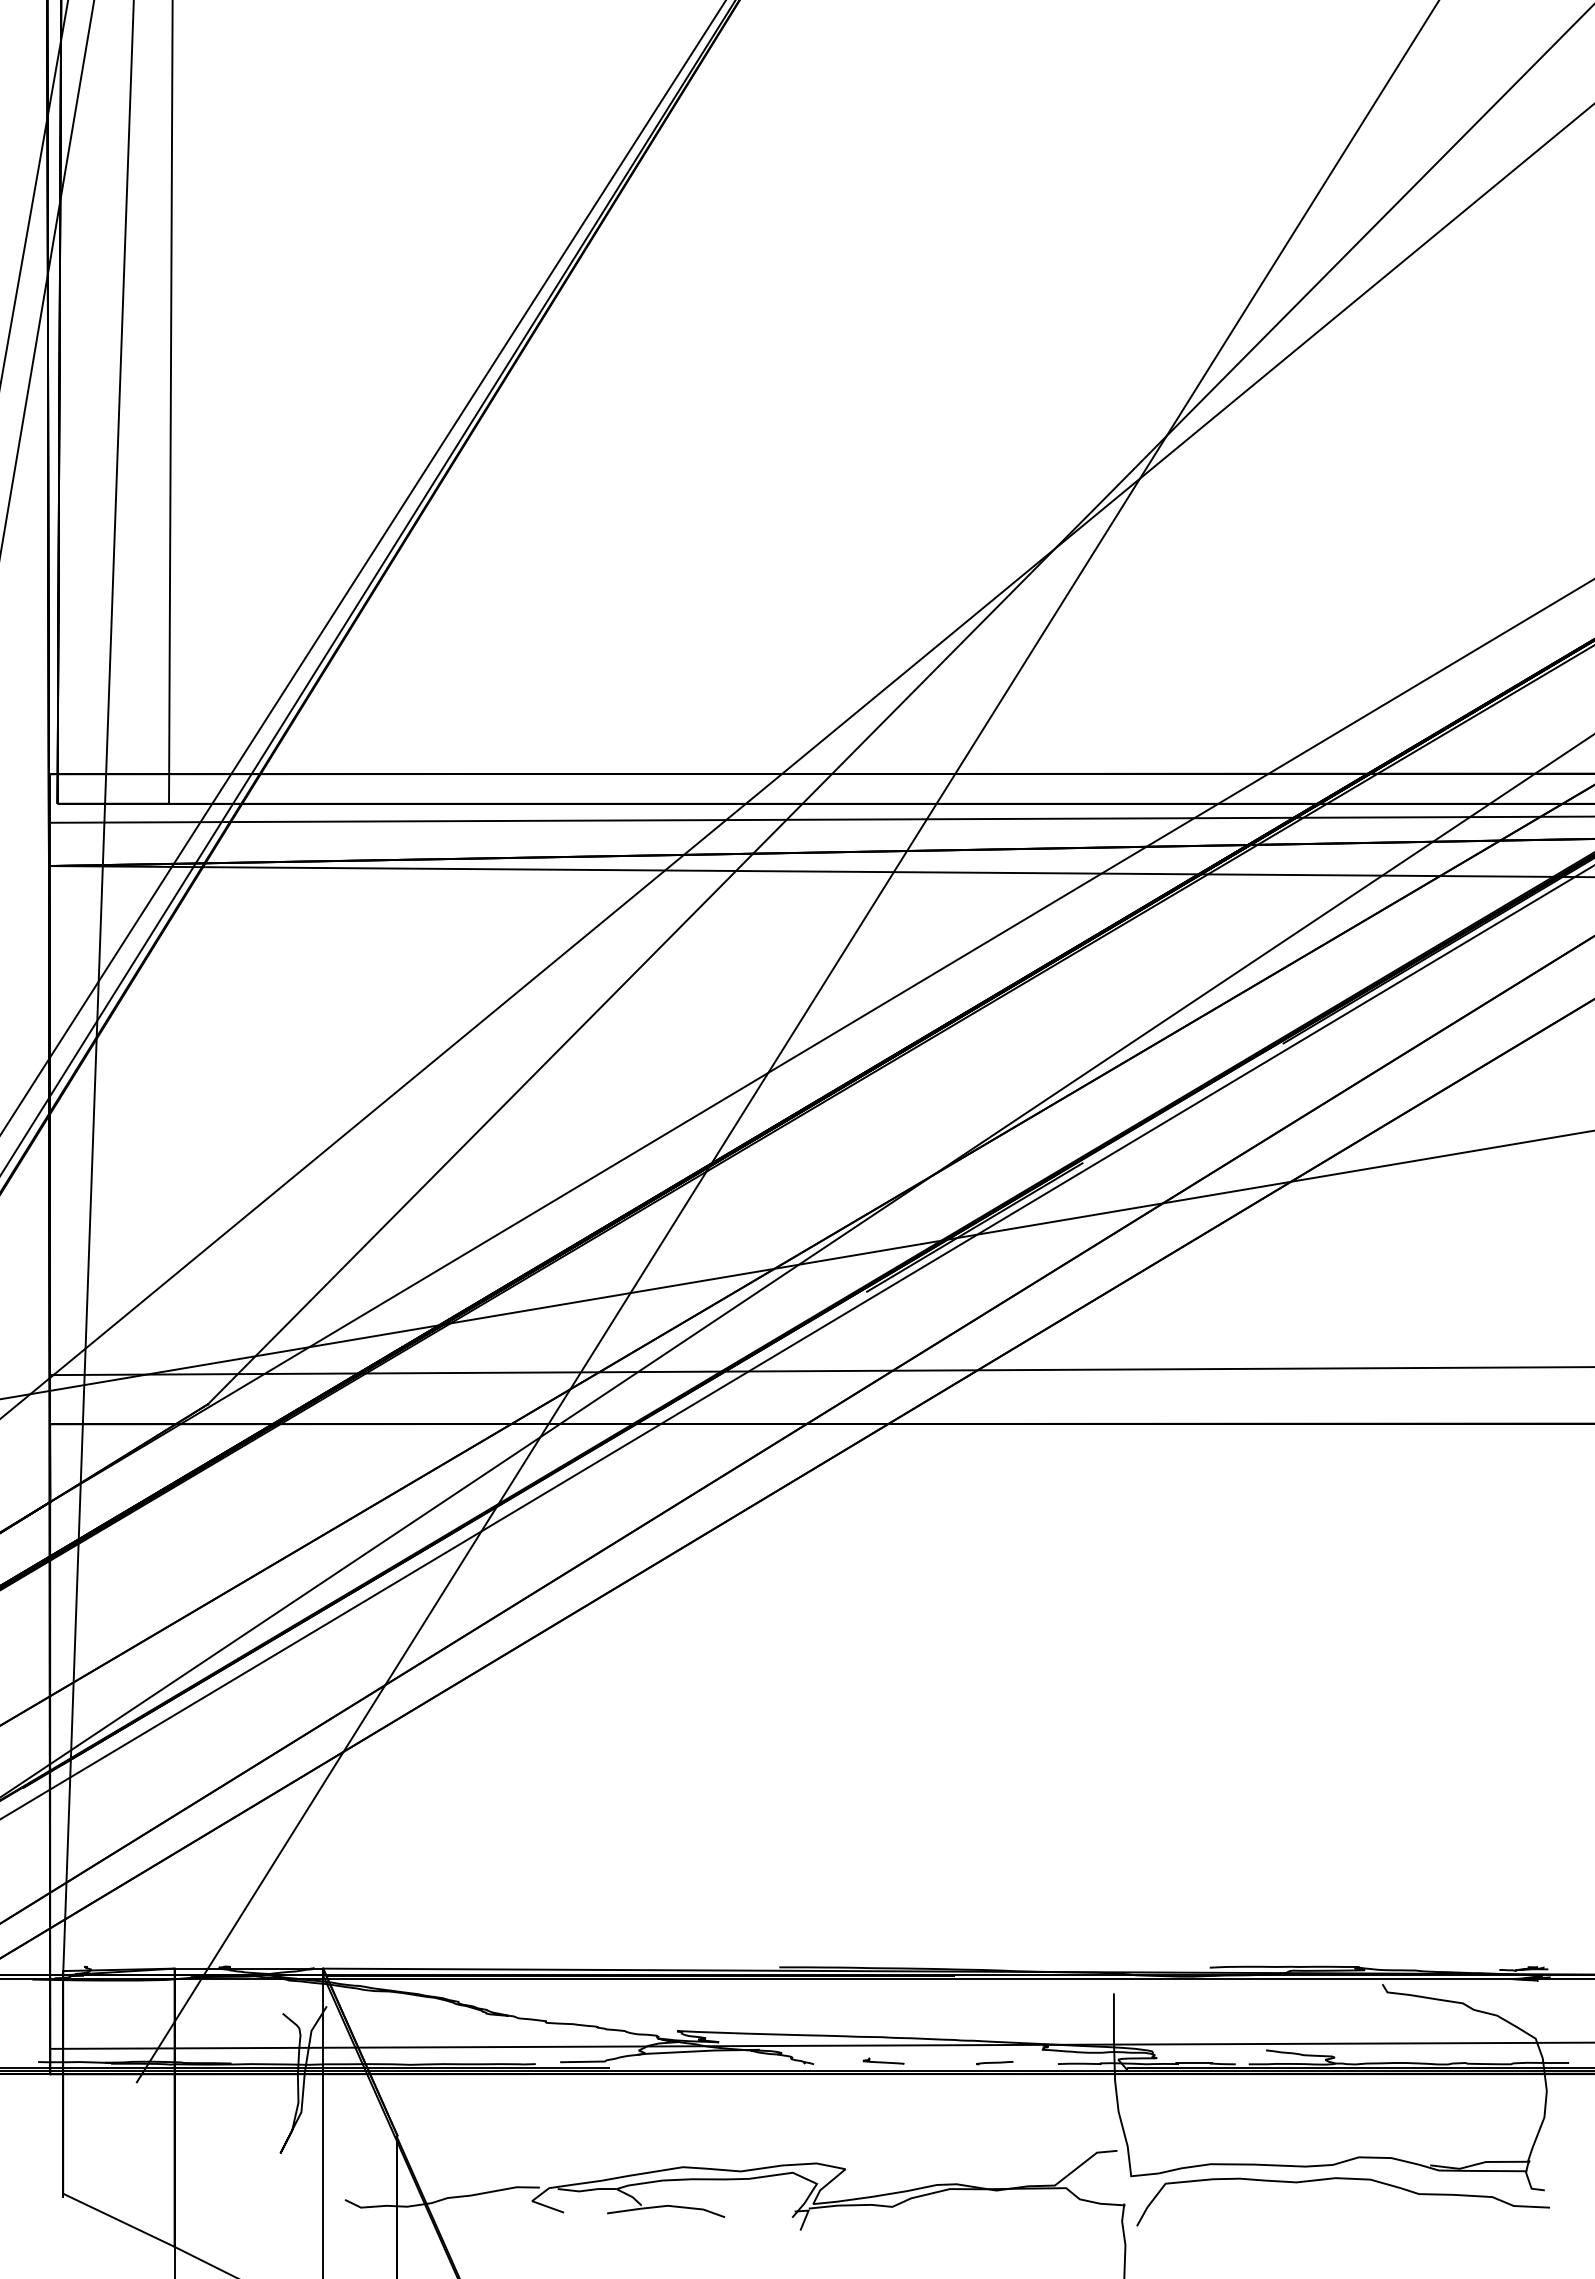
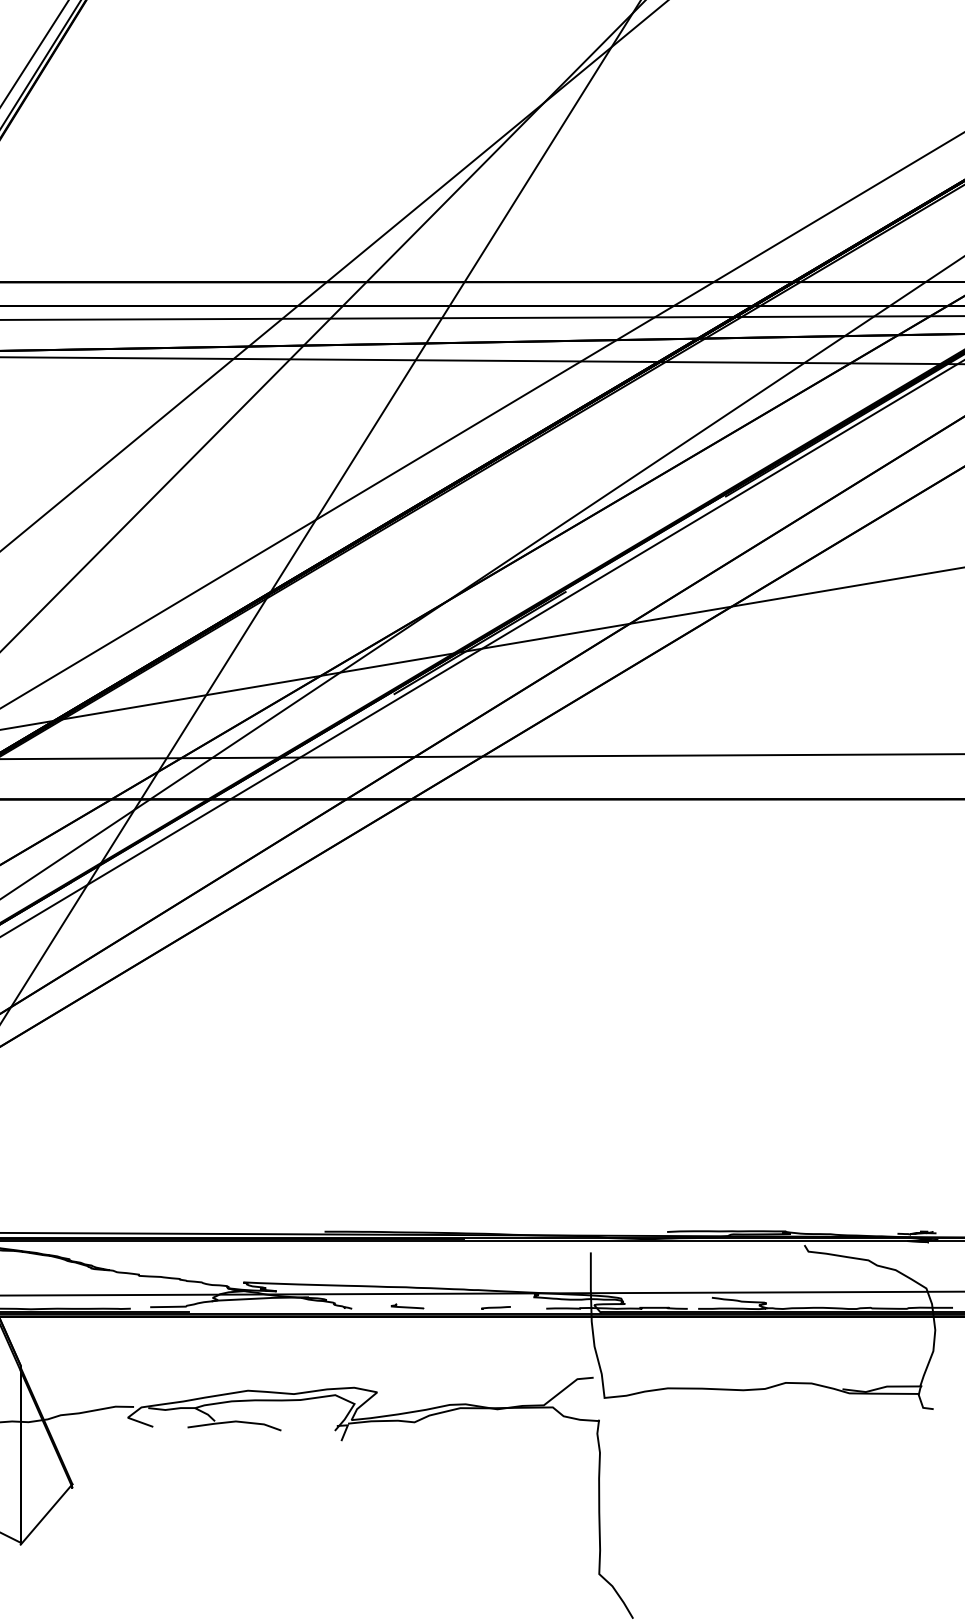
curve: (1342, 2179) -> (772, 1400), removed

